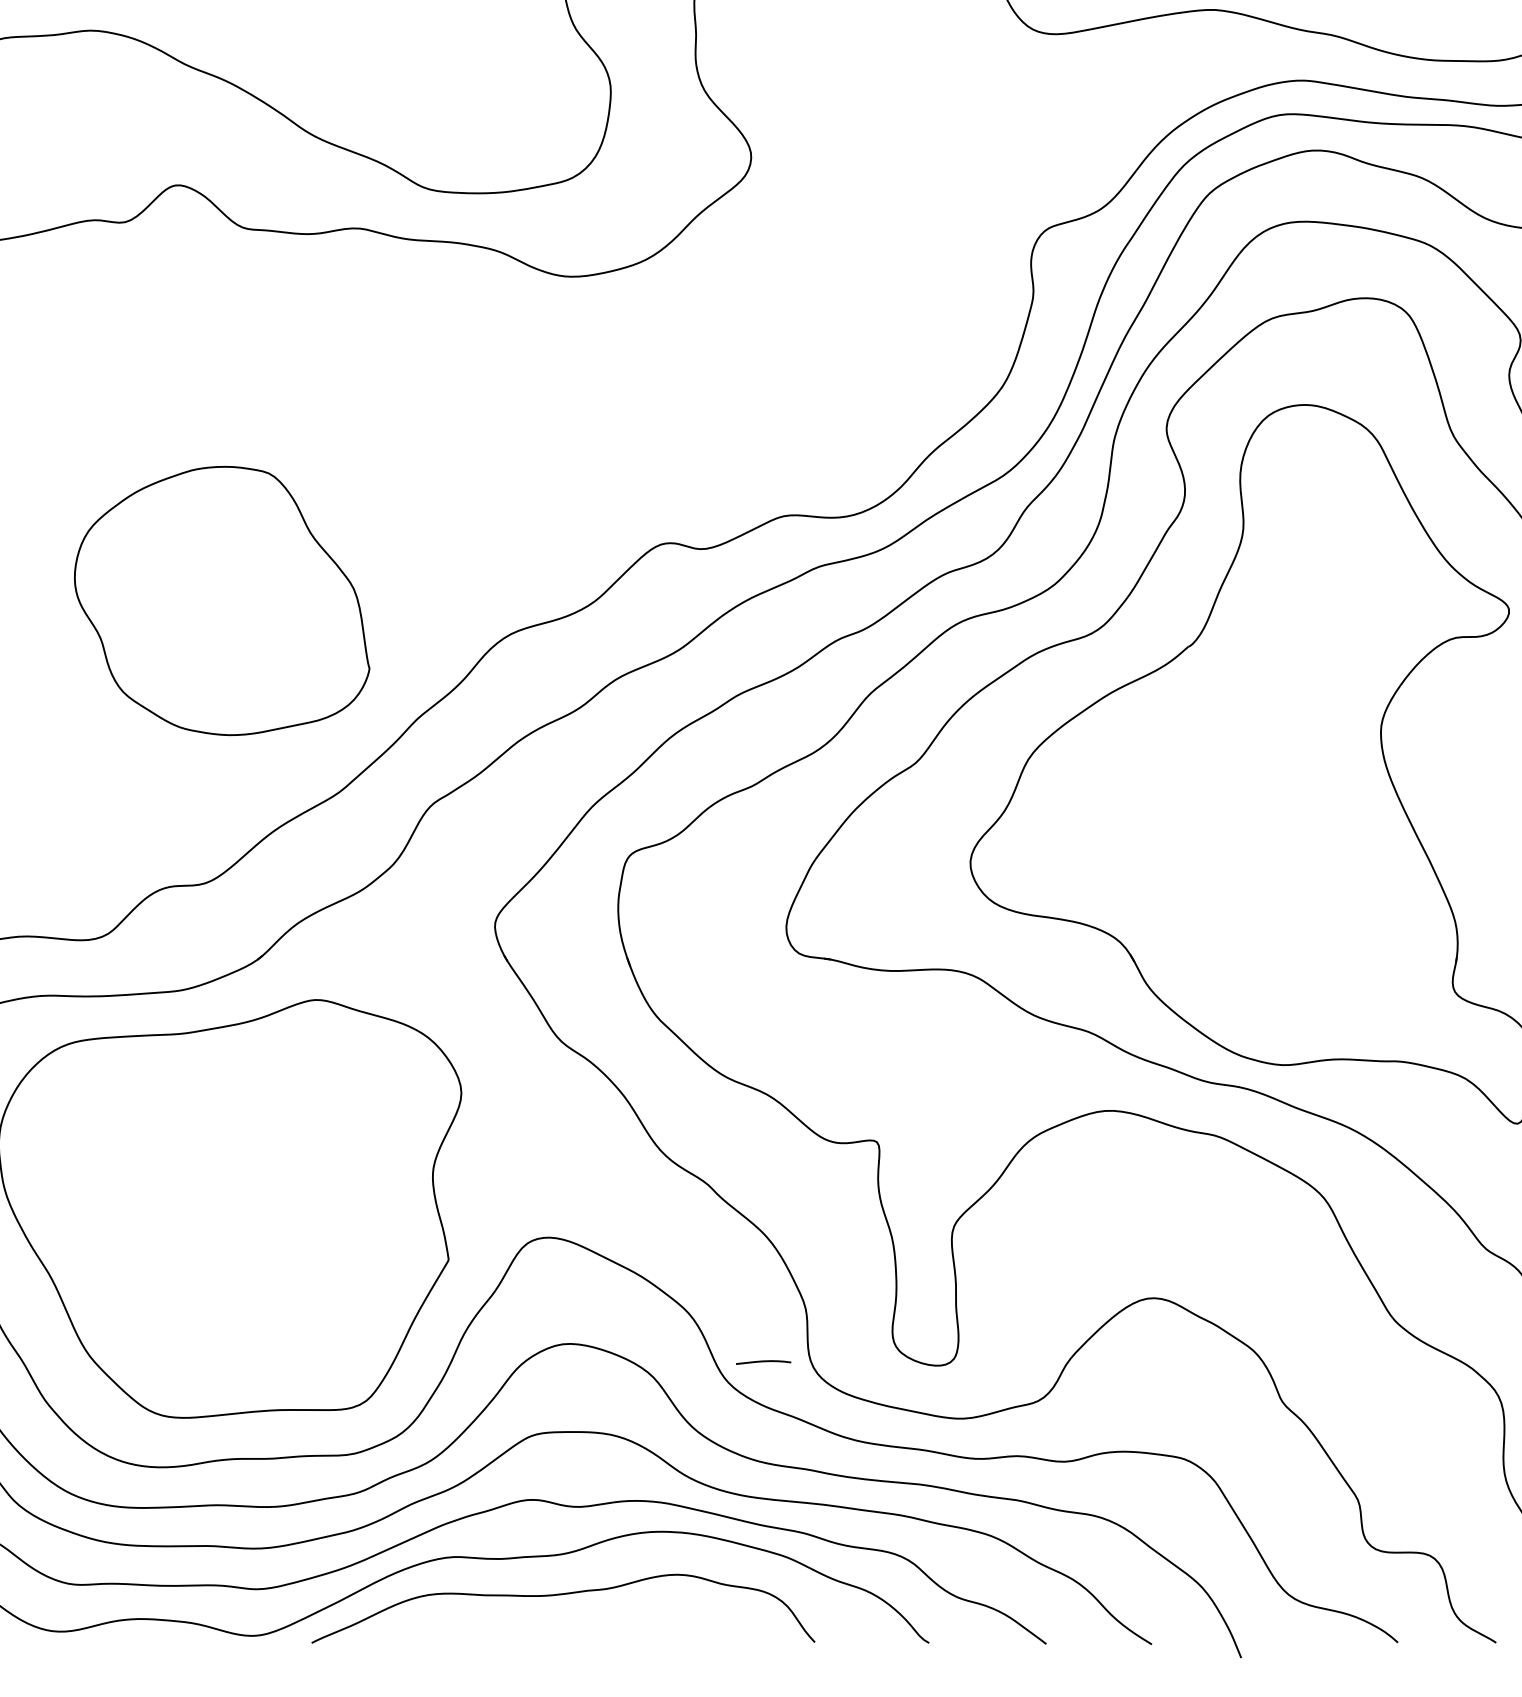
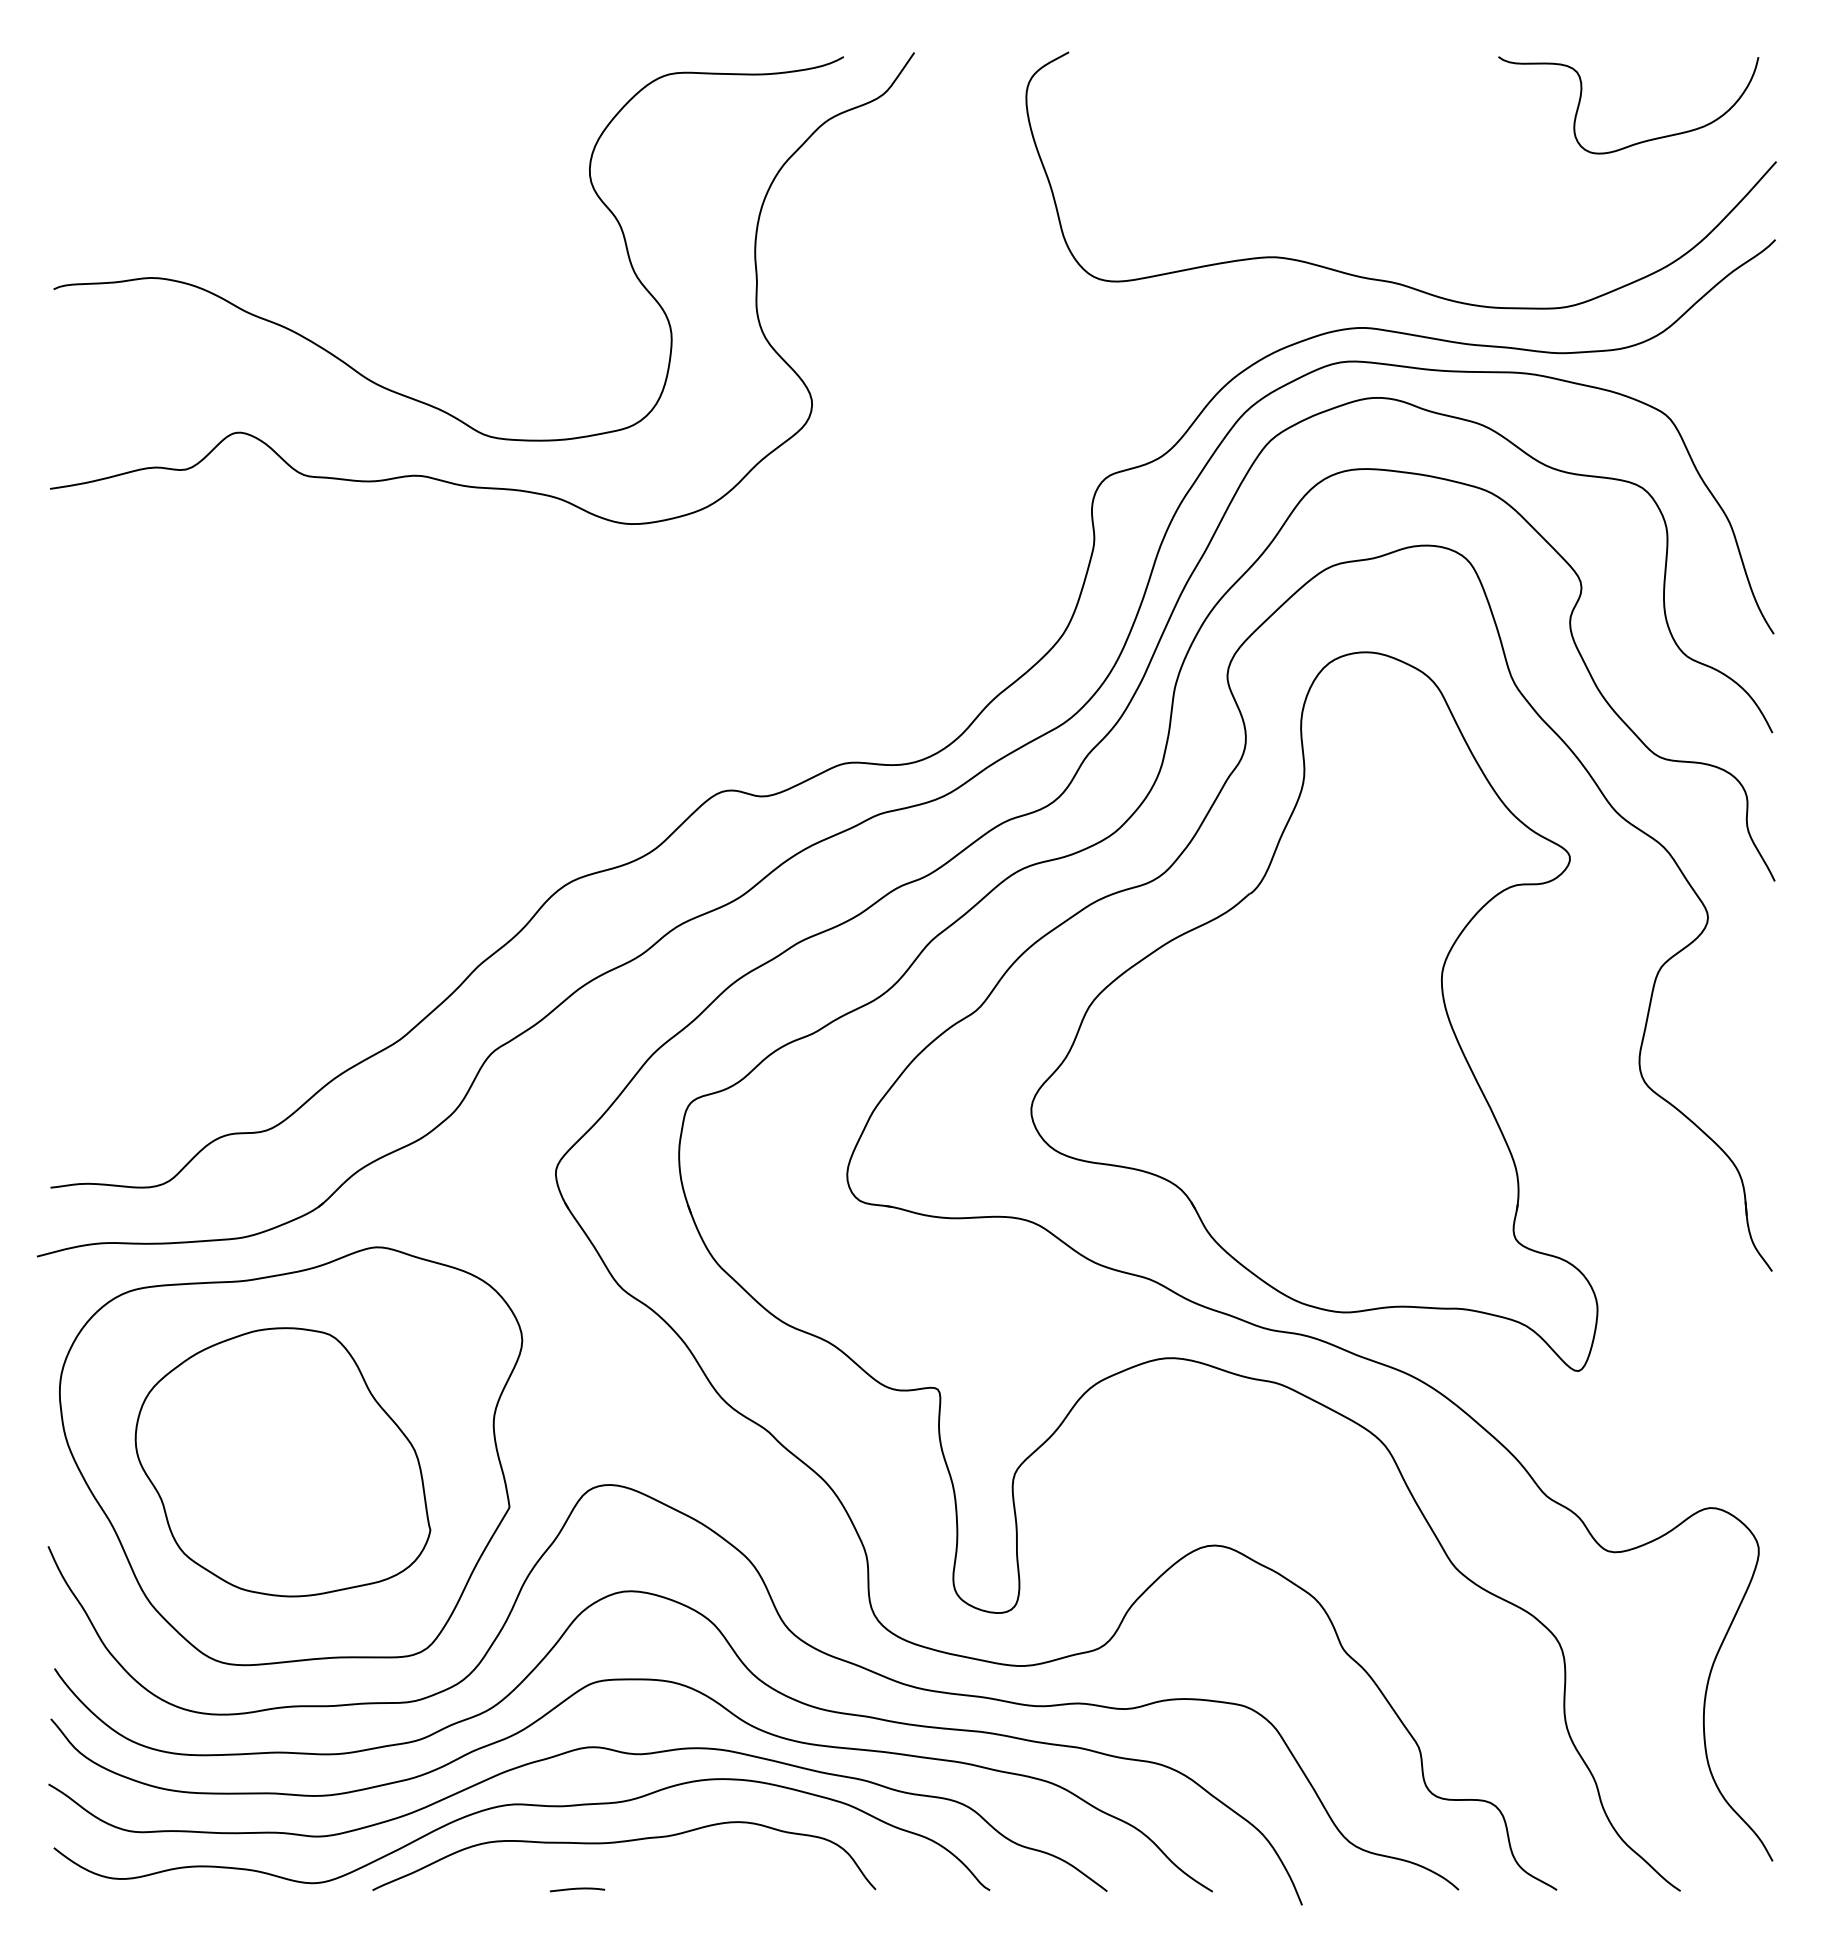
part: (221, 601) -> (282, 1462), moved
curve: (763, 1362) -> (577, 1889), moved

